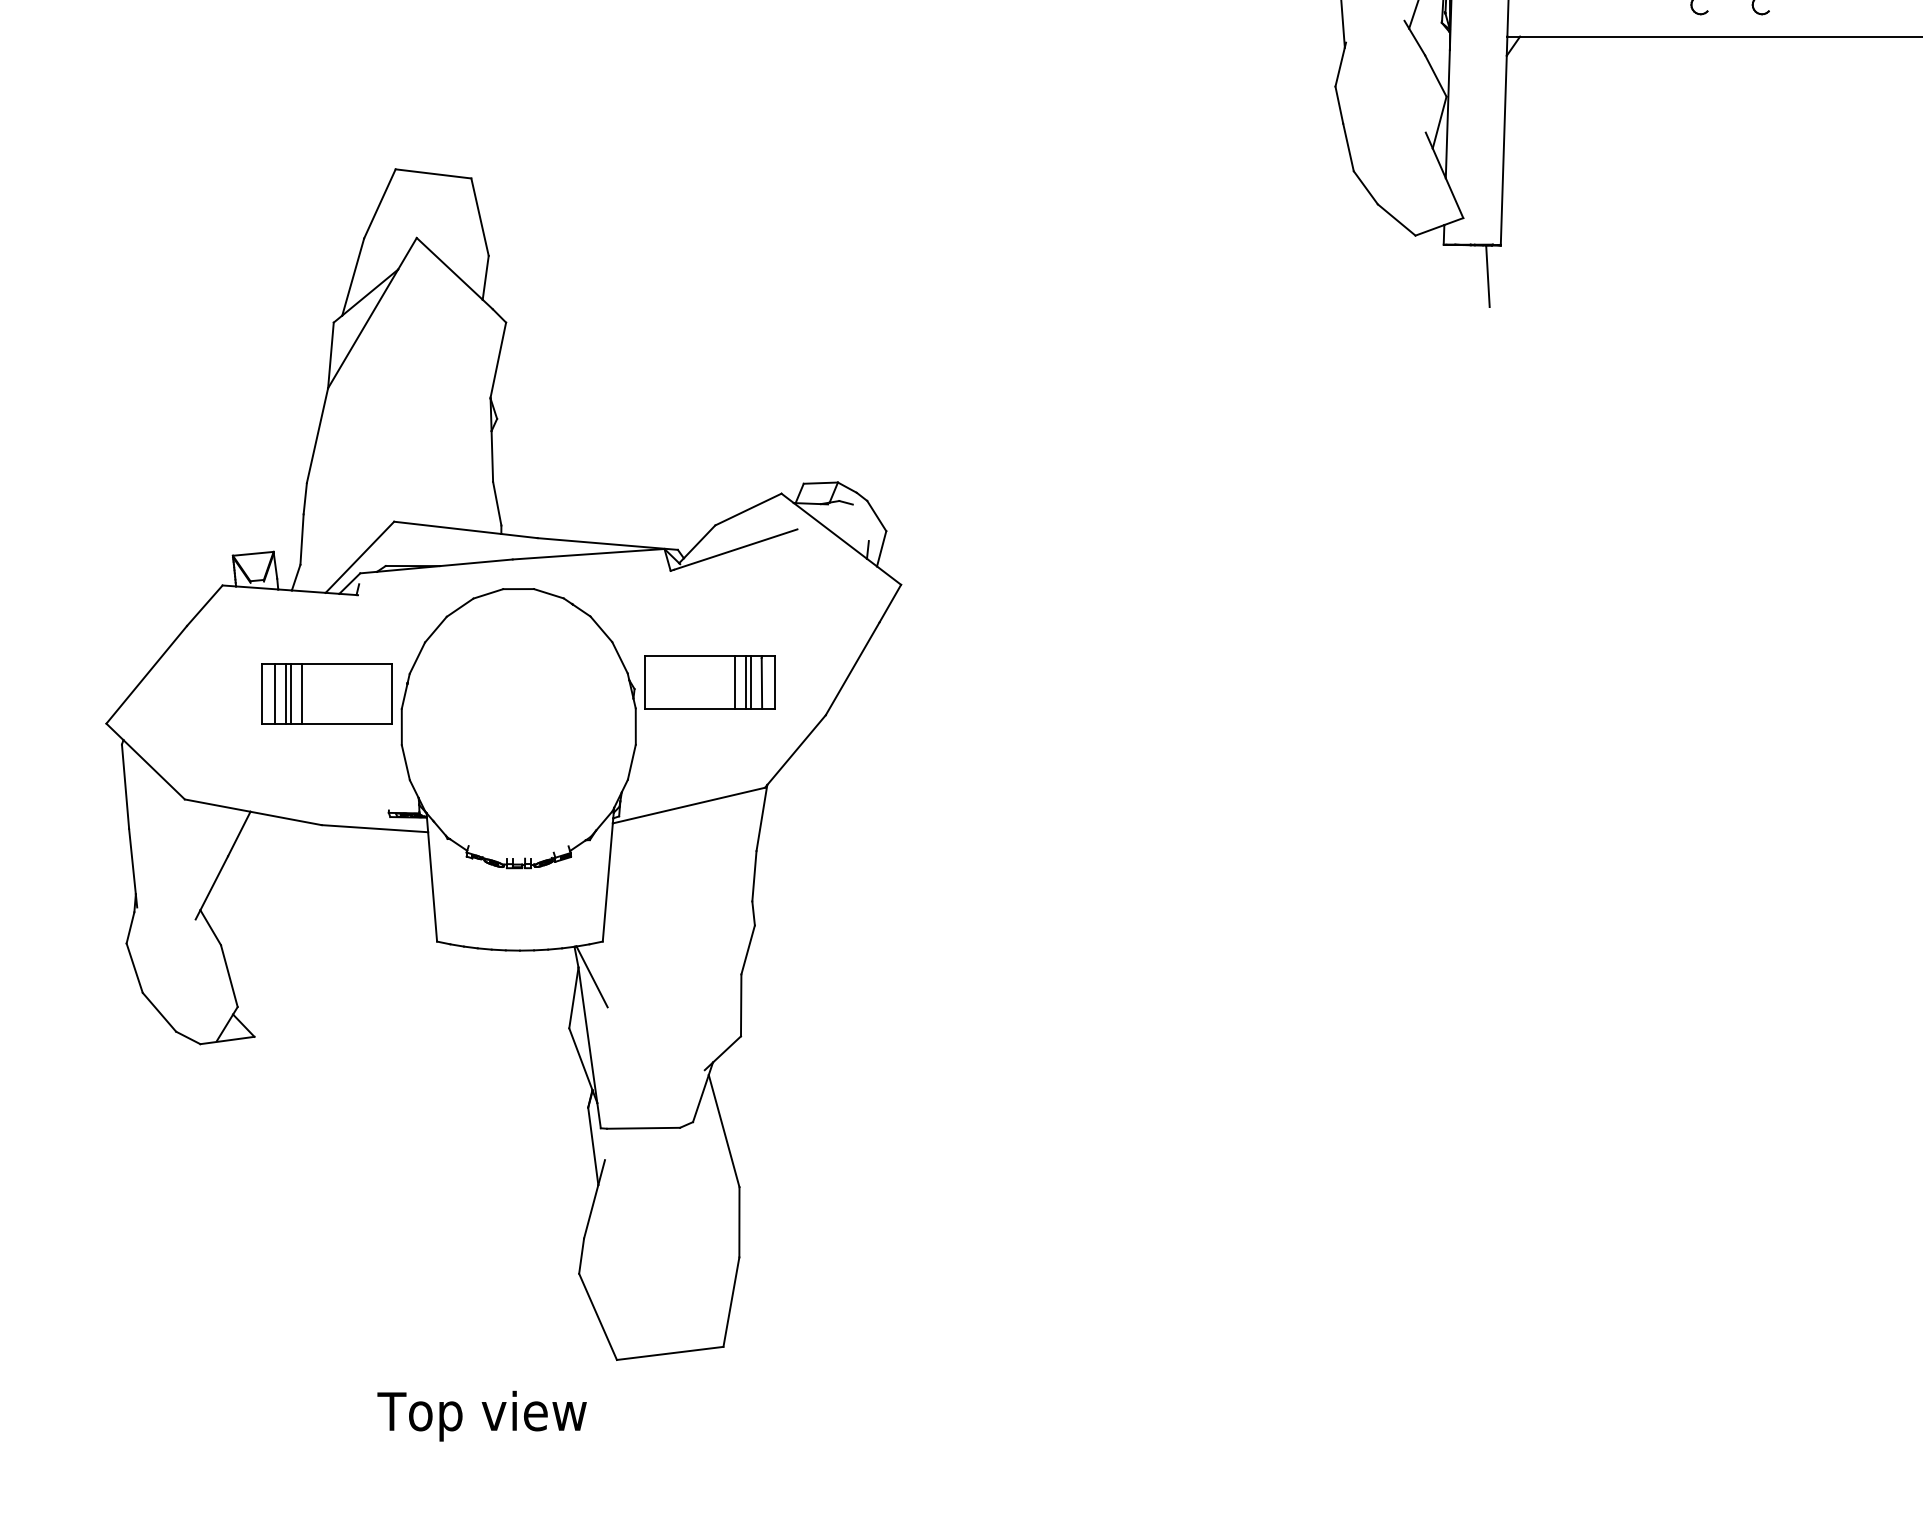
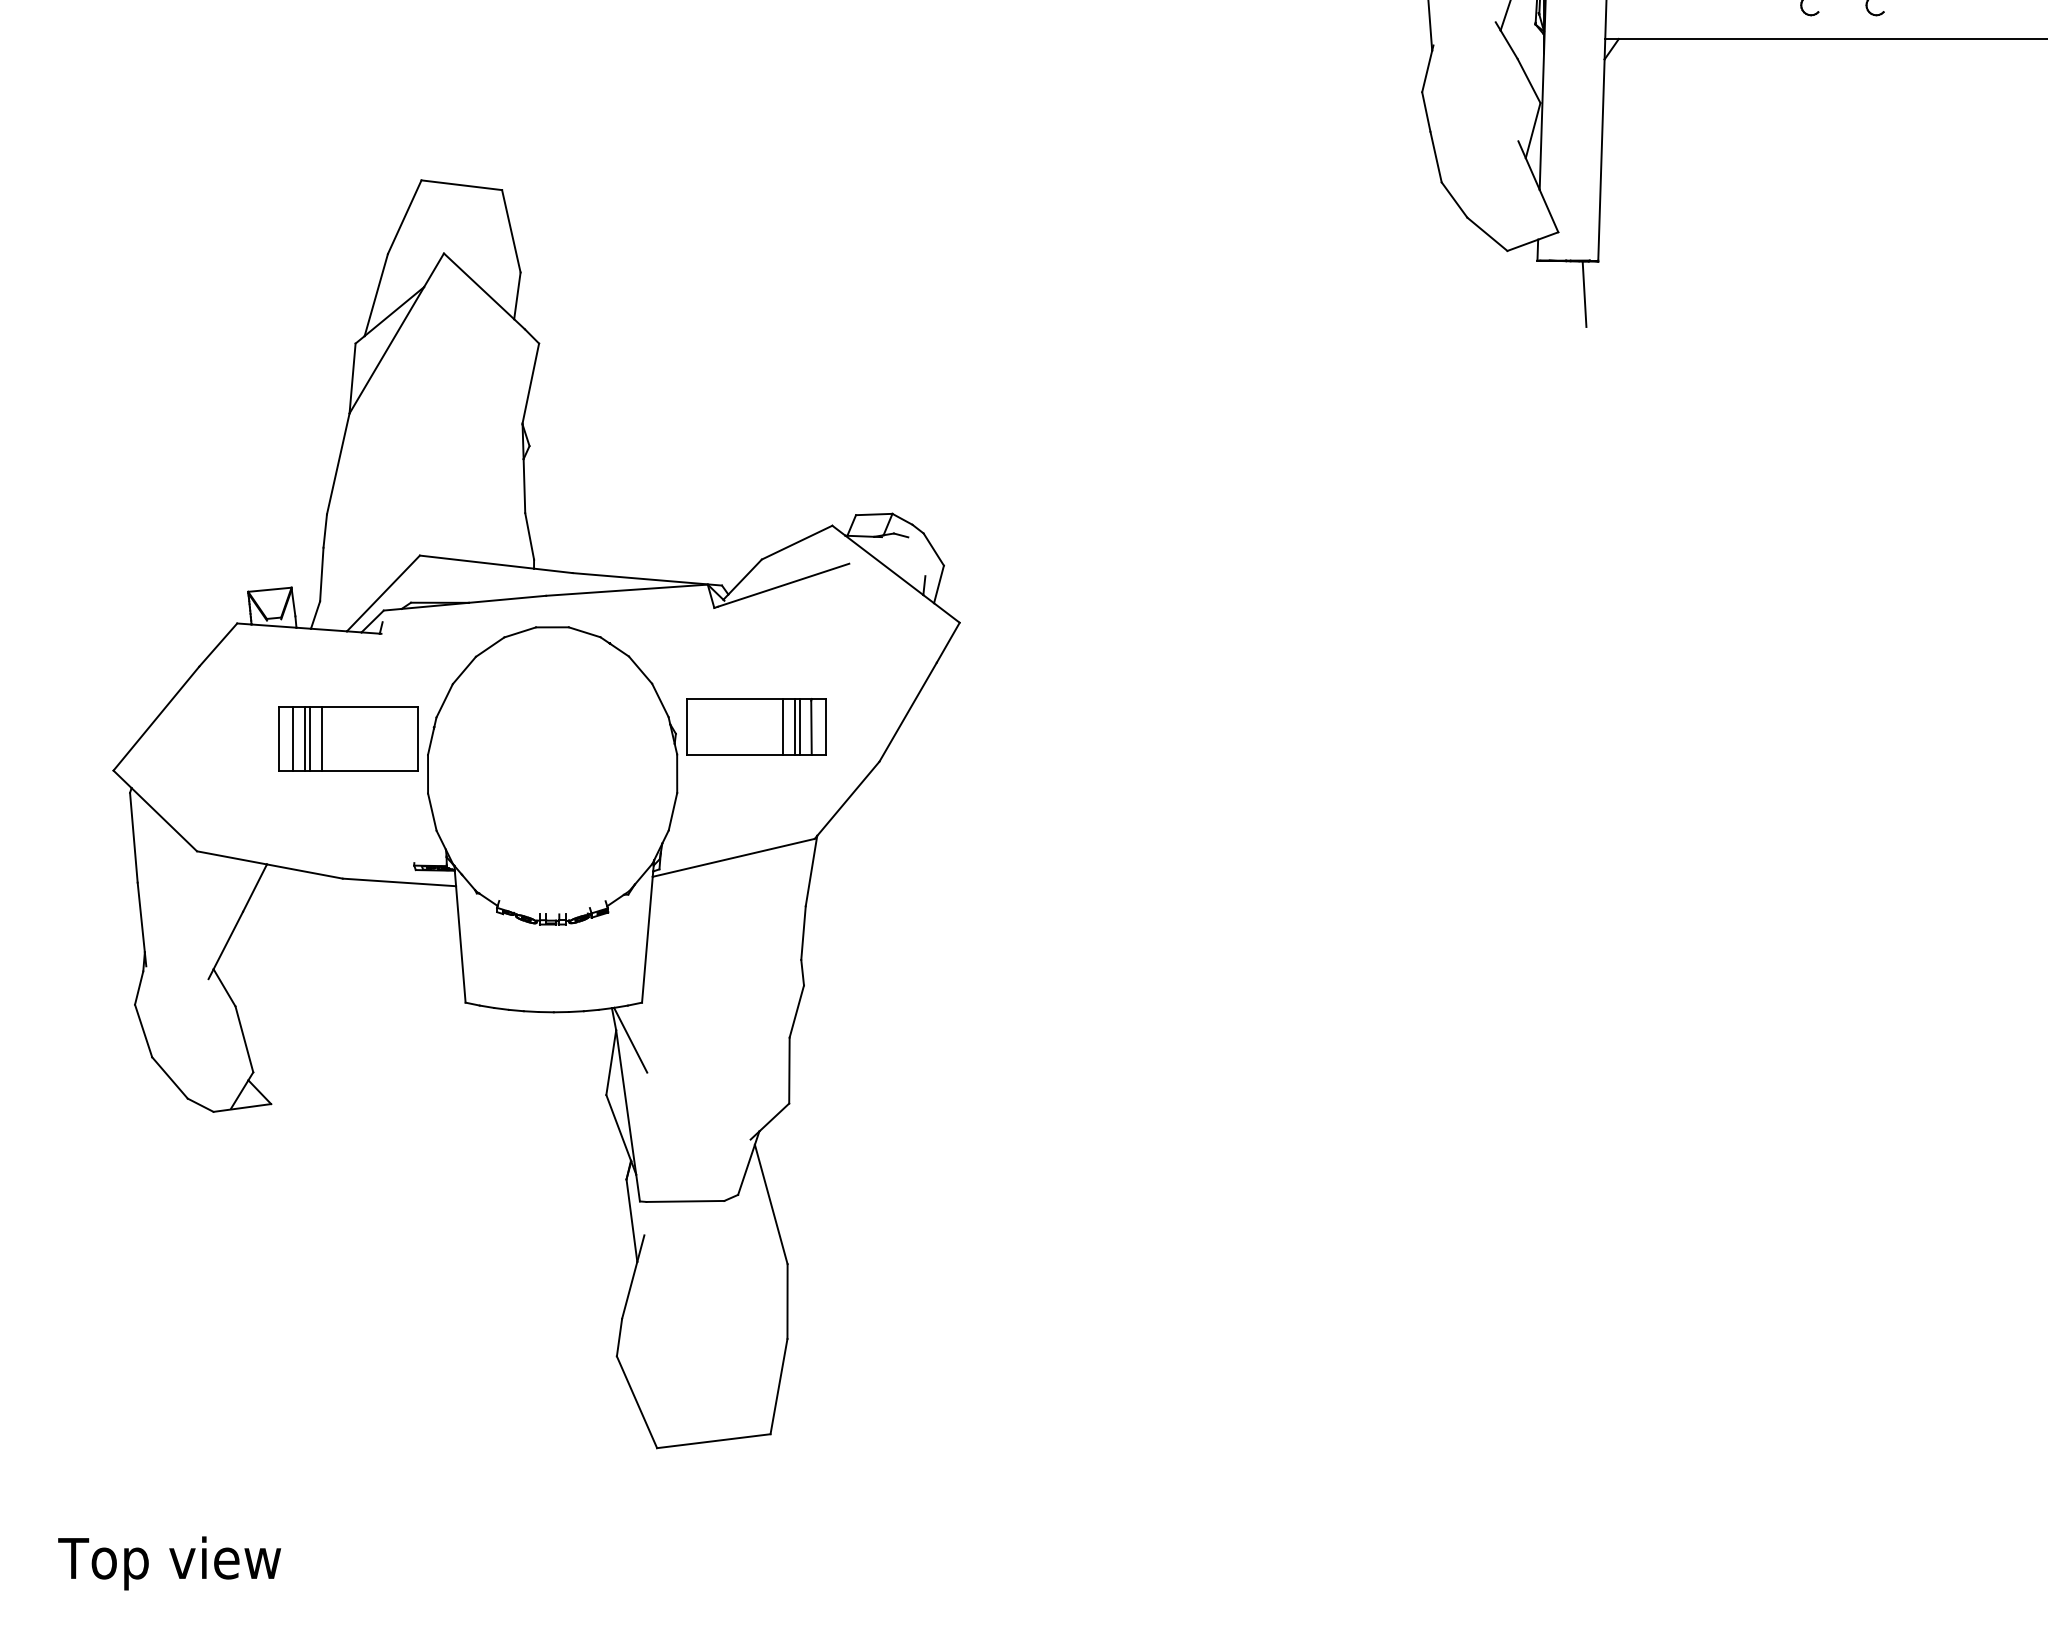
text: (481, 1415) -> (168, 1562), moved

